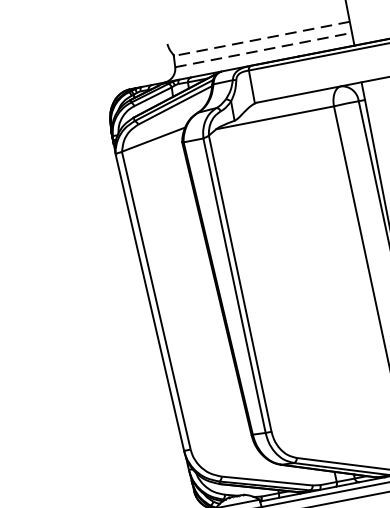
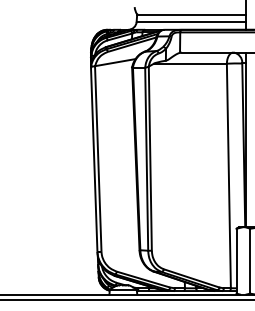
line: (261, 39) -> (191, 15), dashed -> solid
line: (263, 49) -> (191, 21), dashed -> solid

